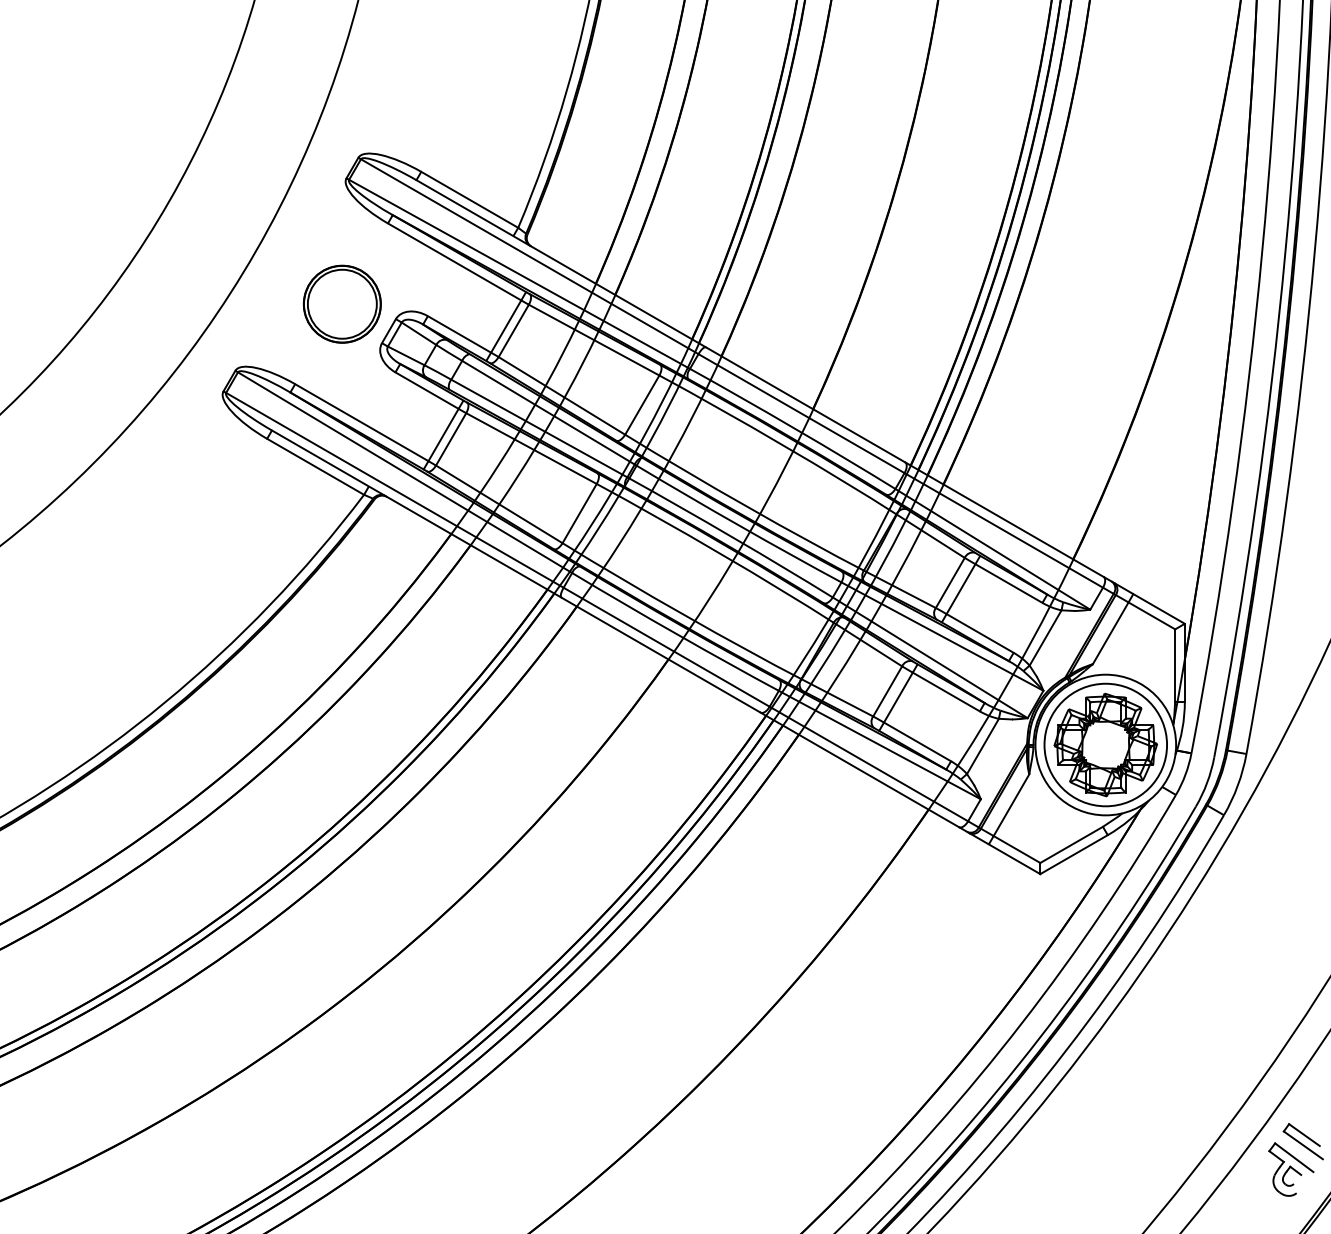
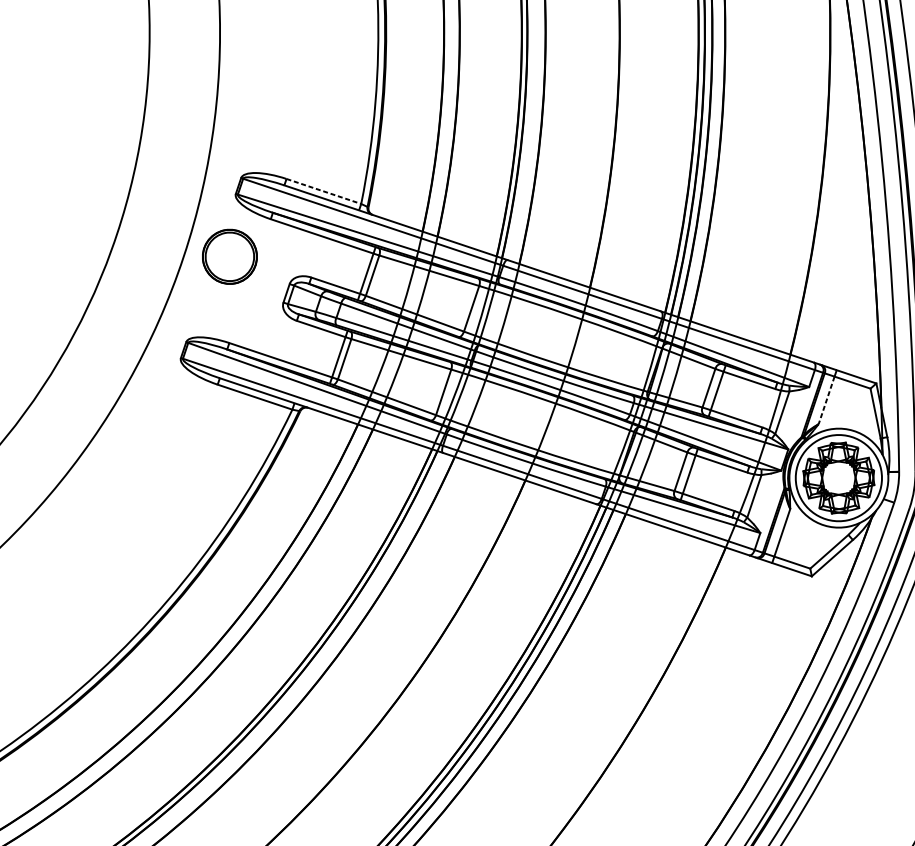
line: (469, 199) -> (323, 191), solid -> dashed
part: (341, 303) -> (229, 256), moved
line: (1110, 633) -> (826, 400), solid -> dashed

